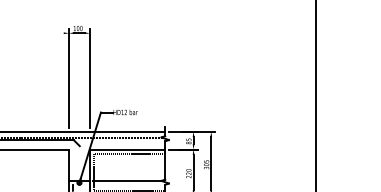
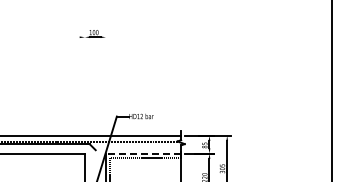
line: (68, 78) -> (84, 82), removed
line: (89, 78) -> (105, 82), removed
line: (127, 149) -> (143, 153), solid -> dashed

